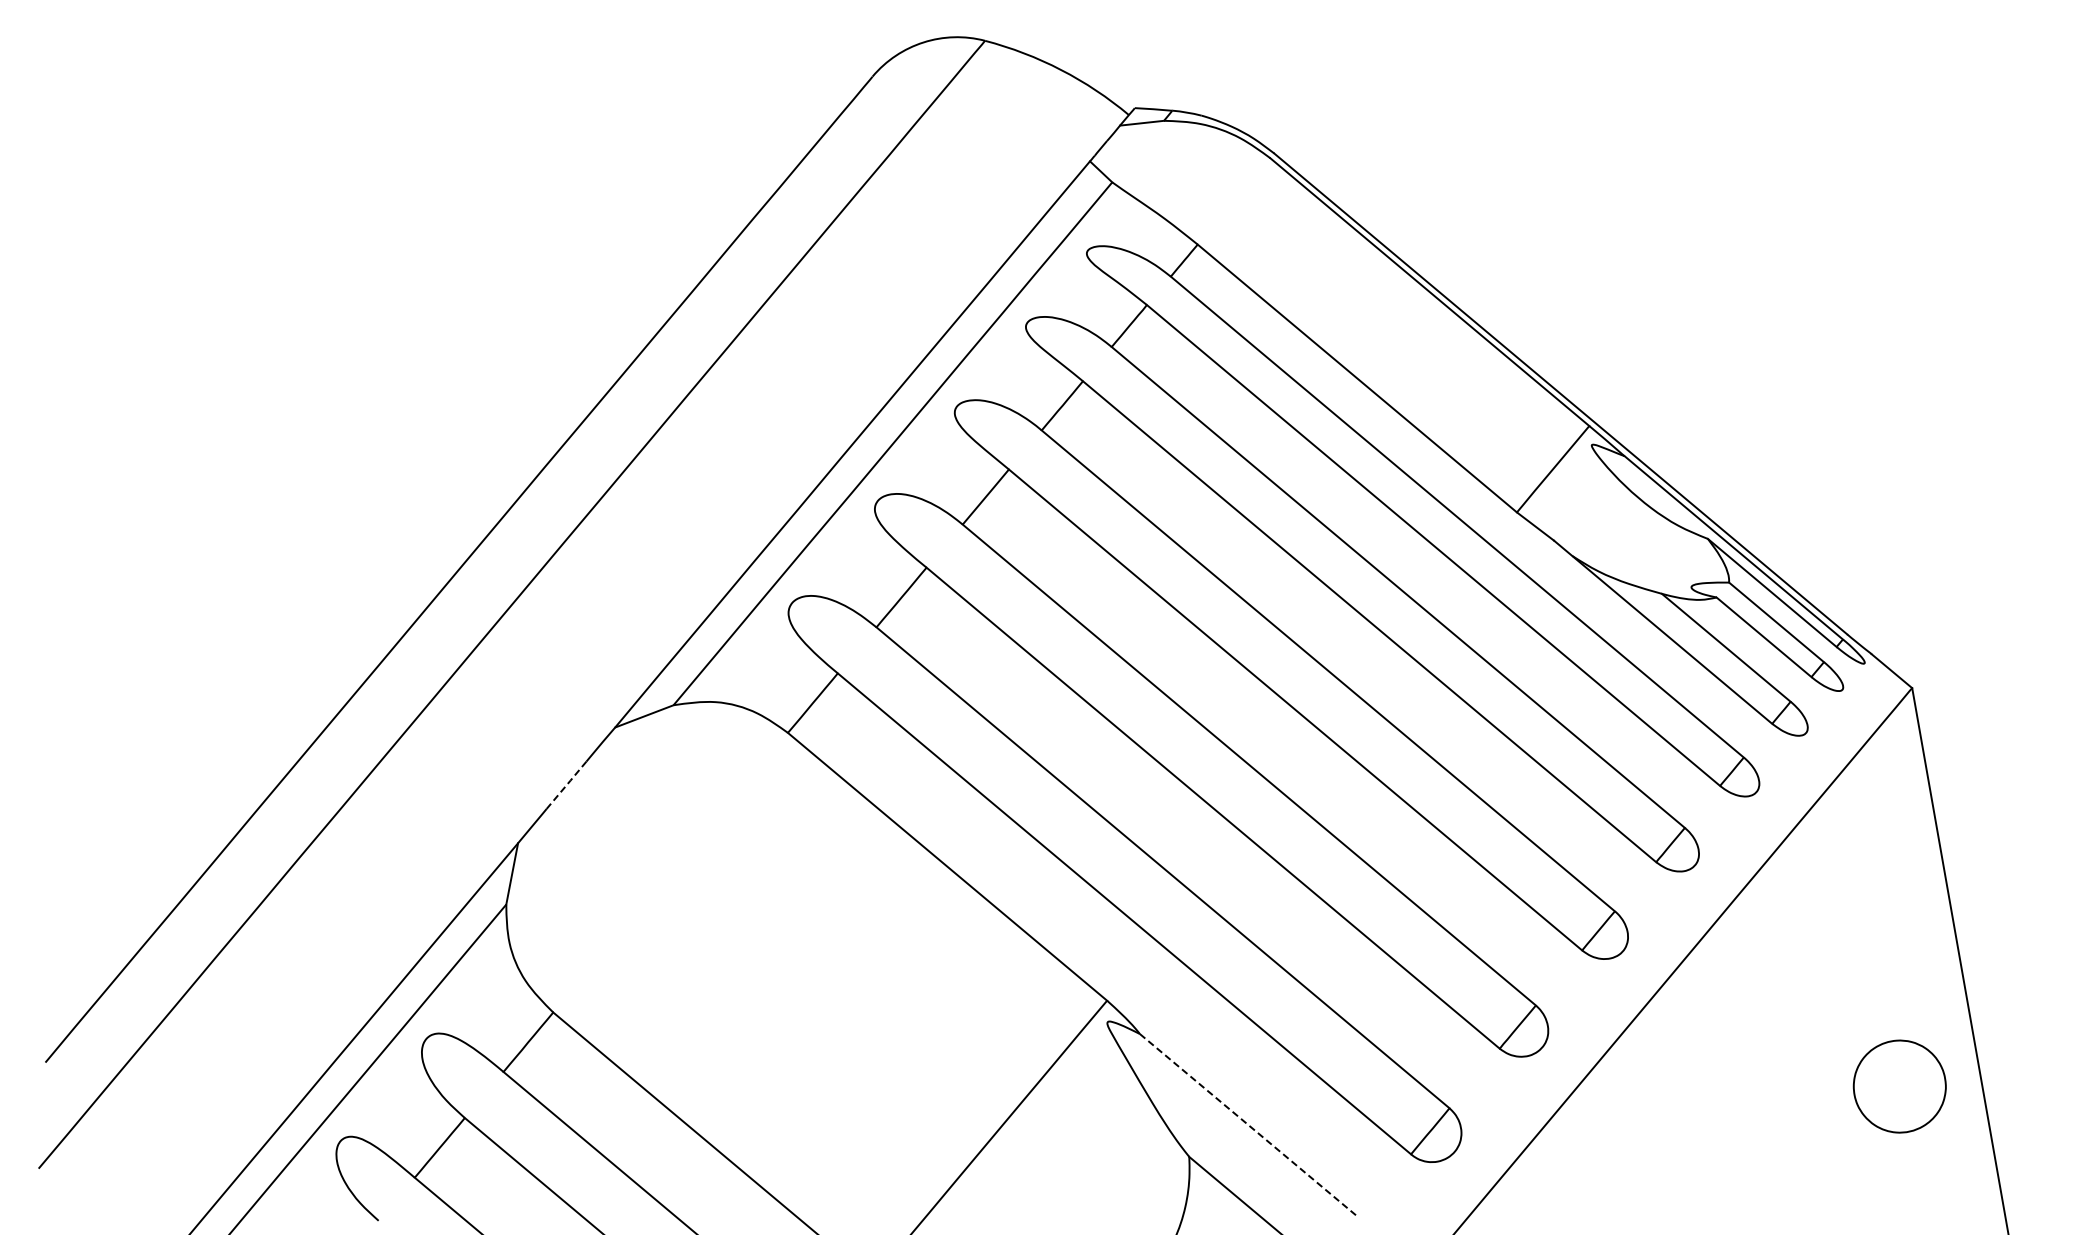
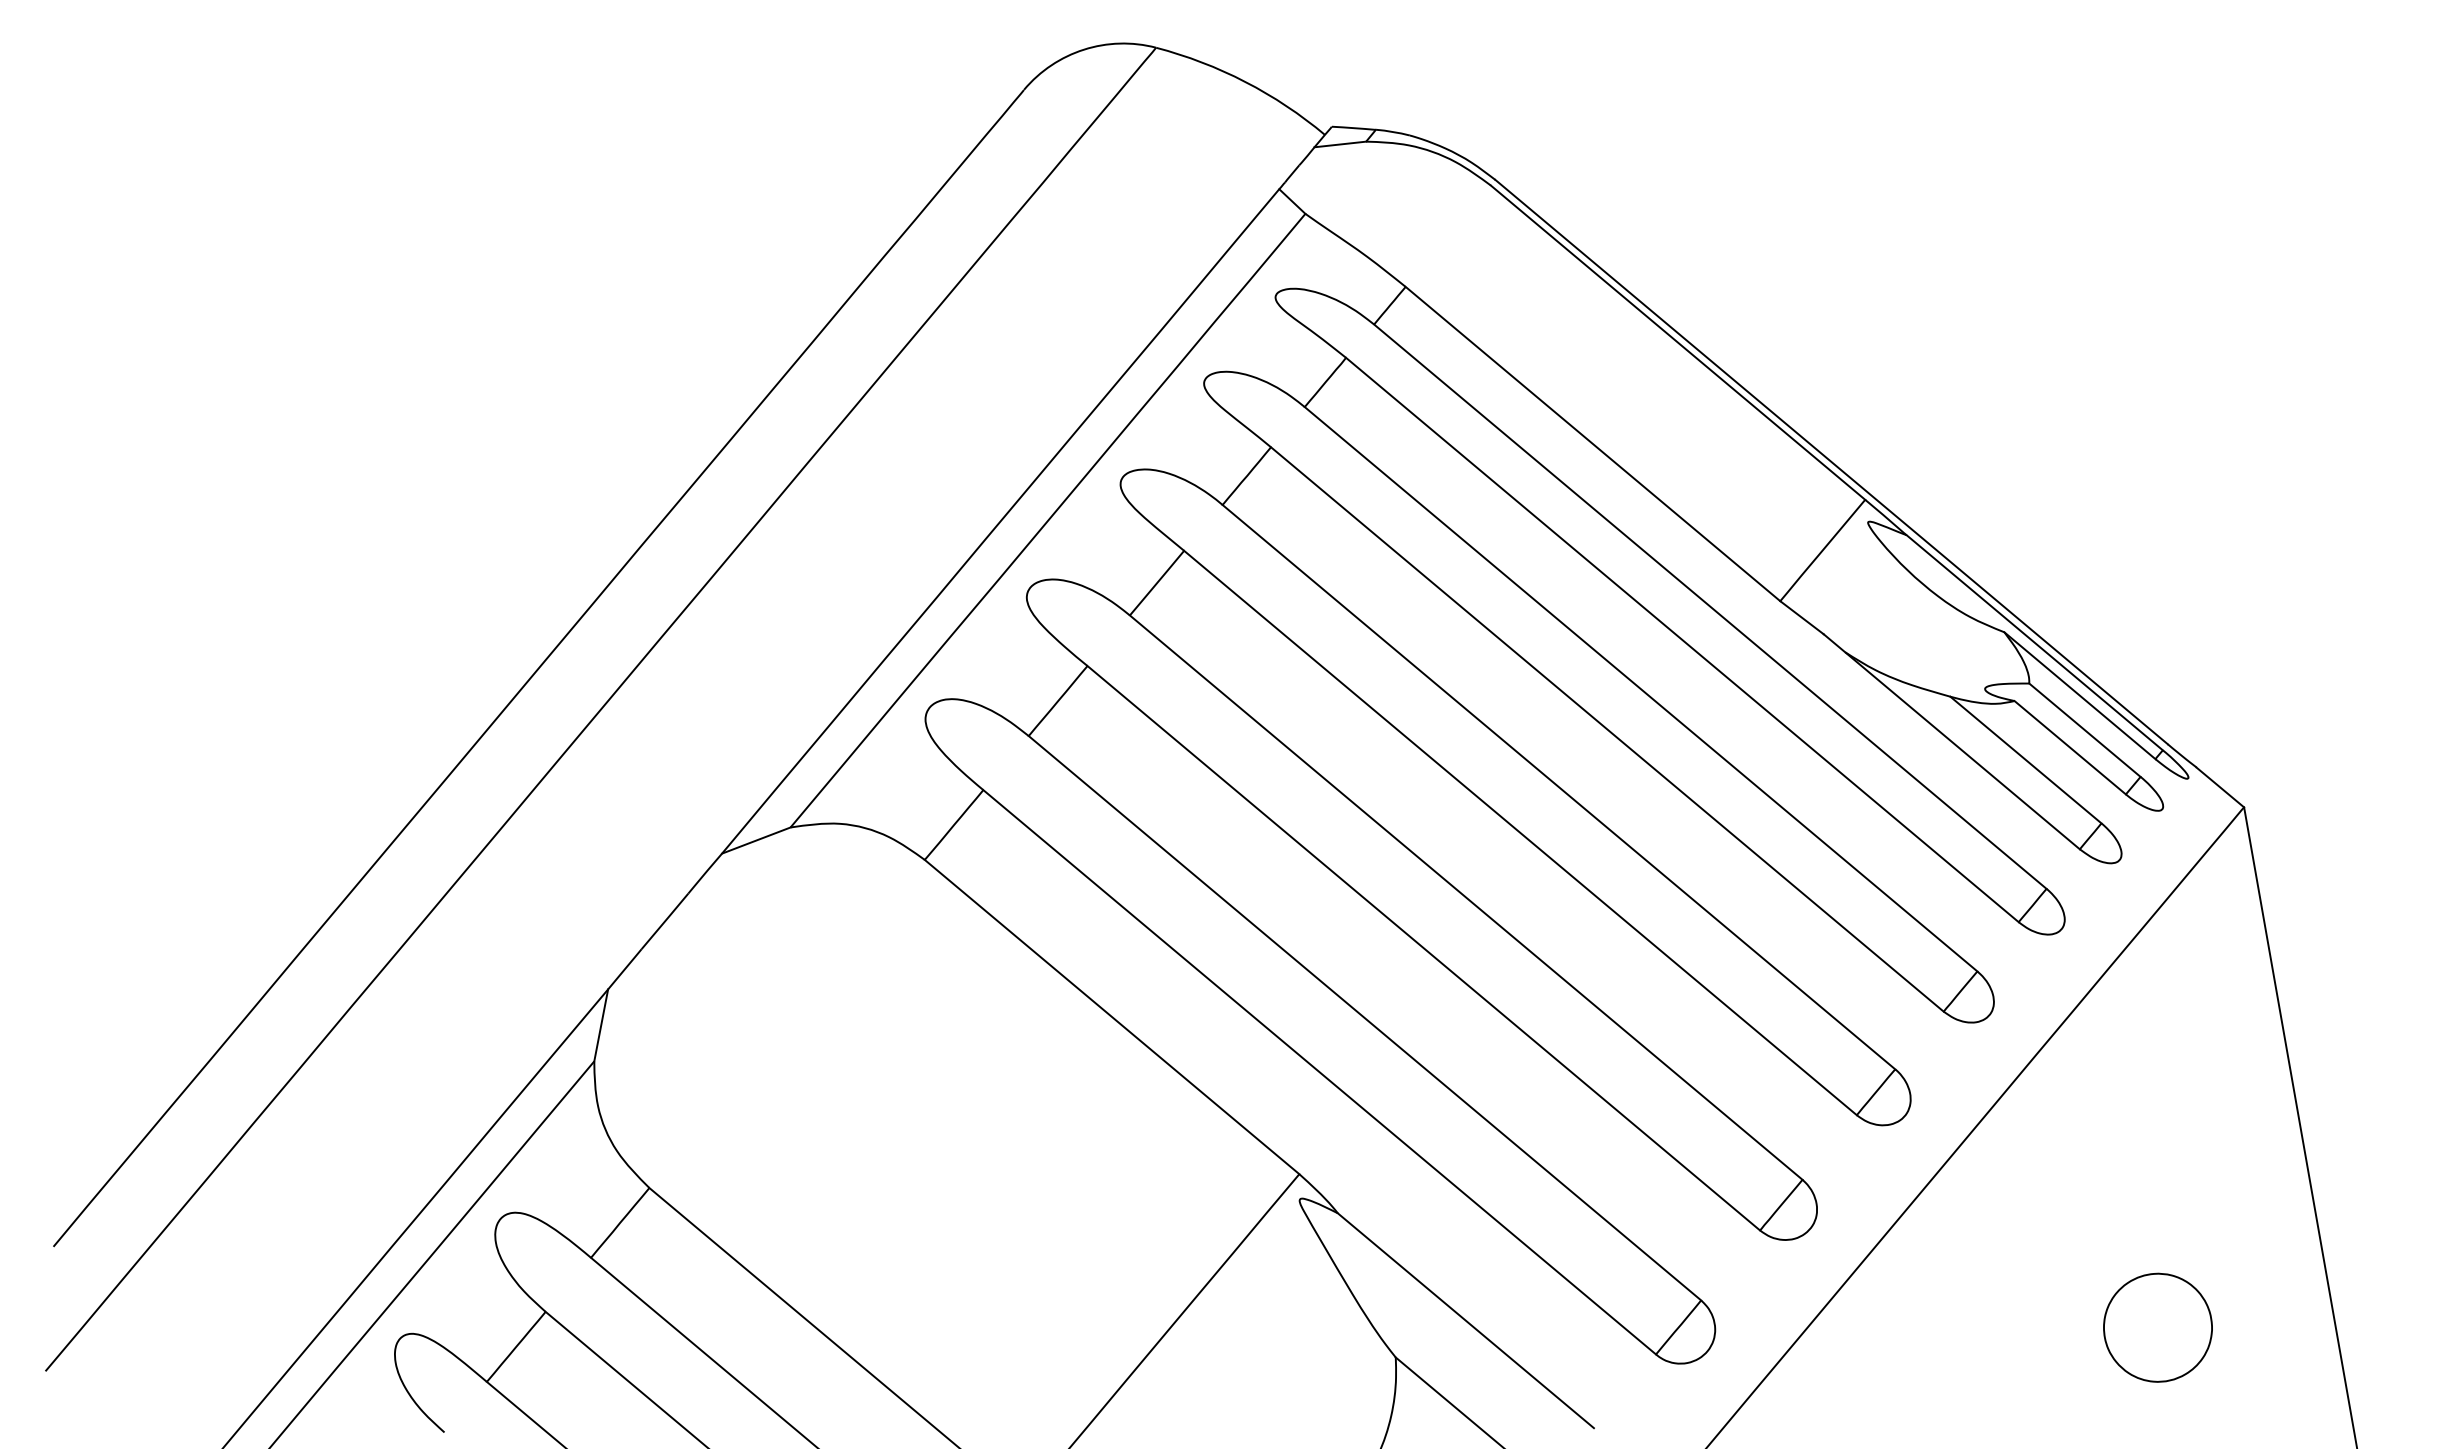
line: (566, 785) -> (664, 921), dashed -> solid
part: (1899, 1086) -> (2157, 1327), moved
line: (1249, 1125) -> (1466, 1320), dashed -> solid

